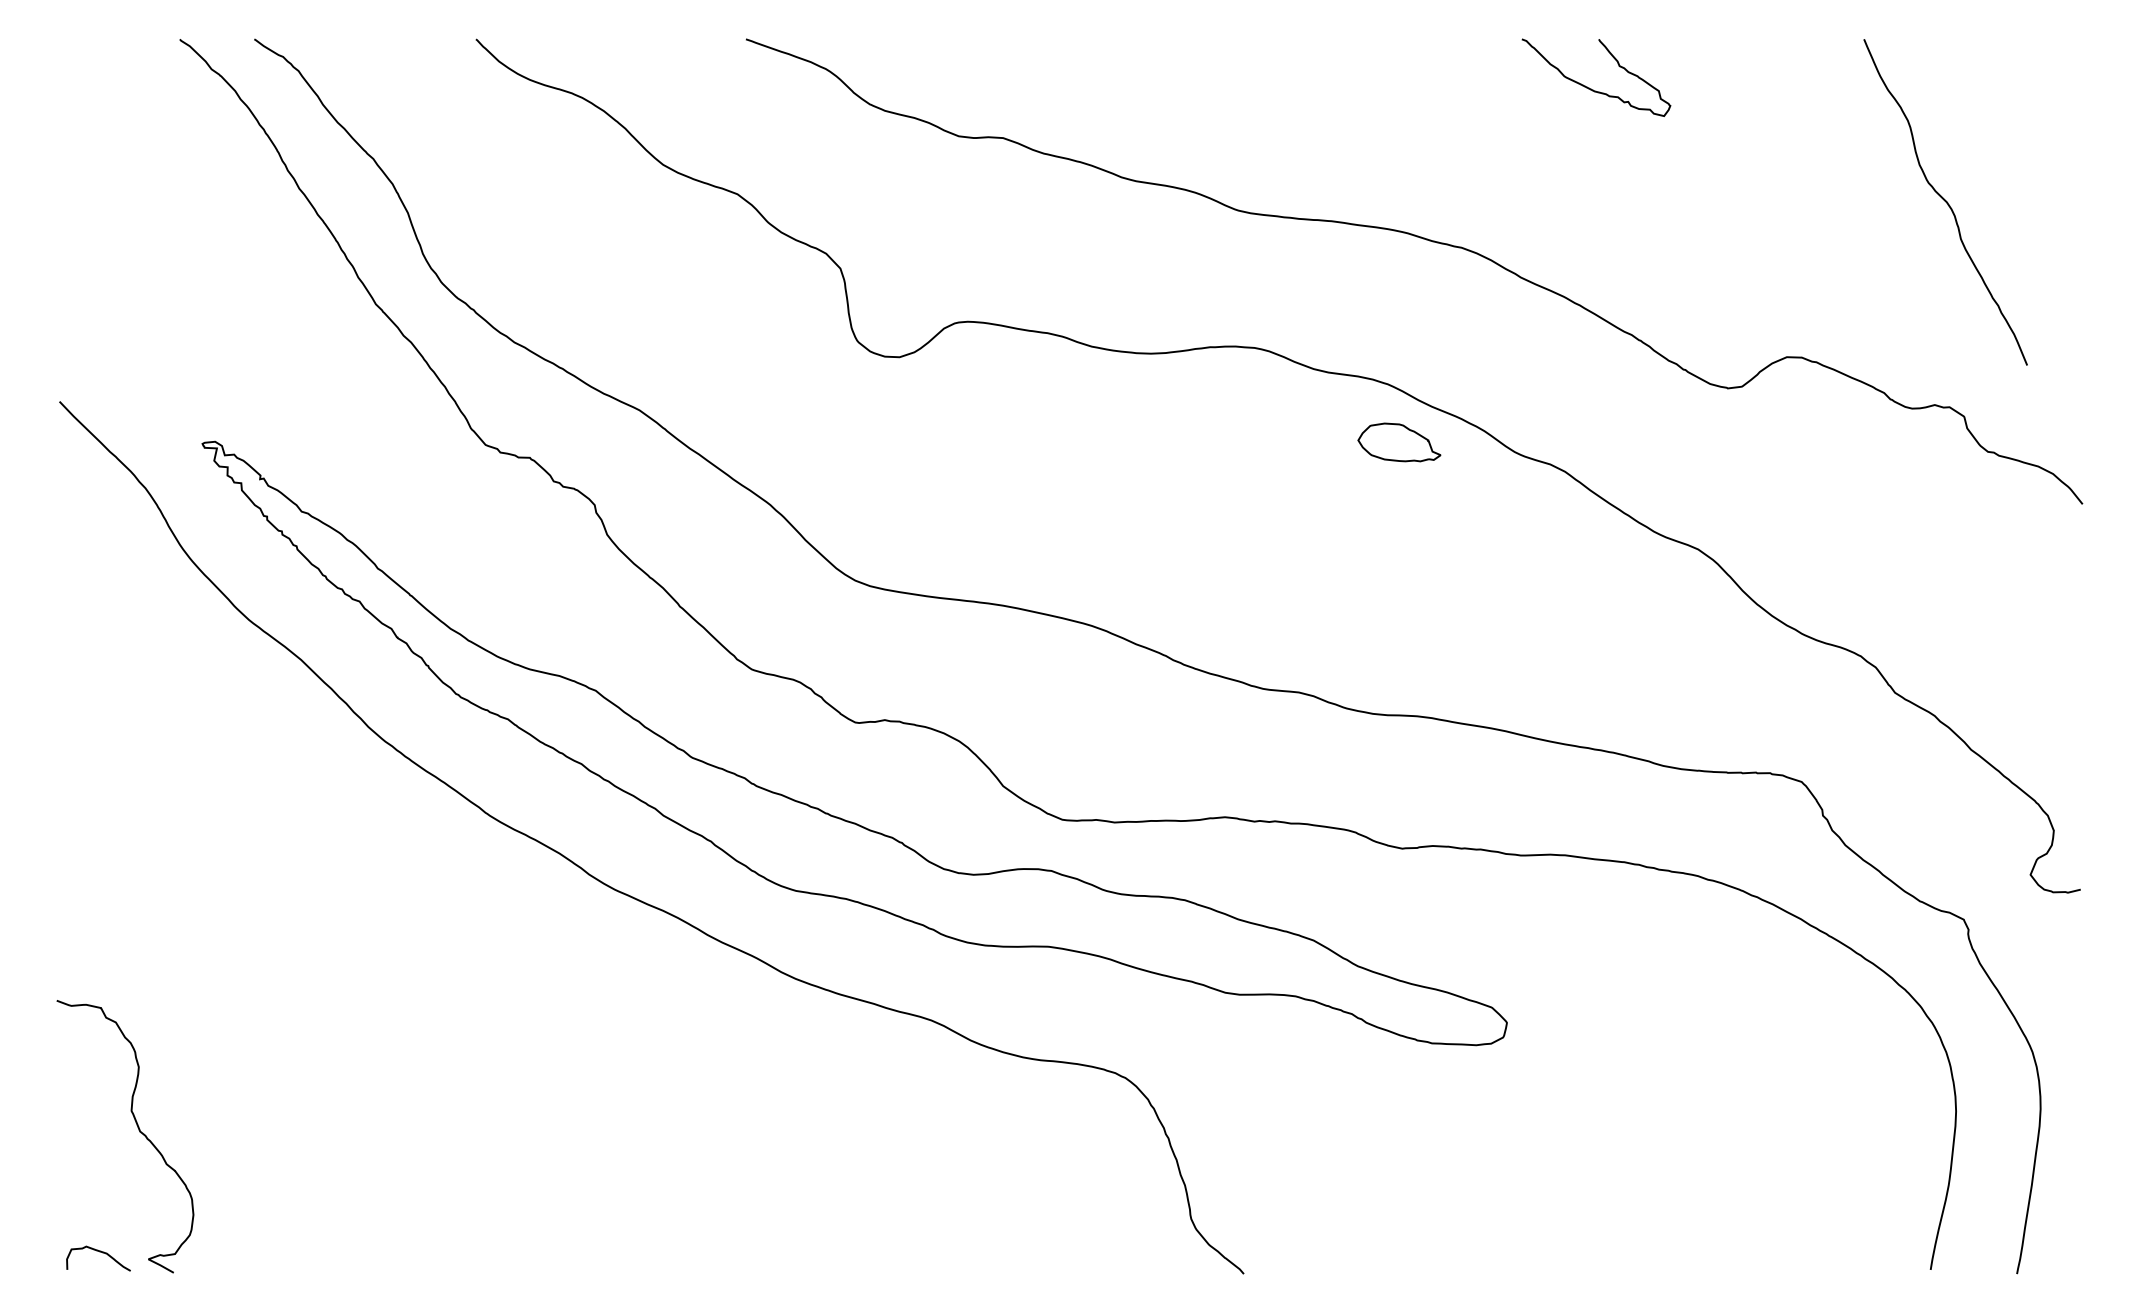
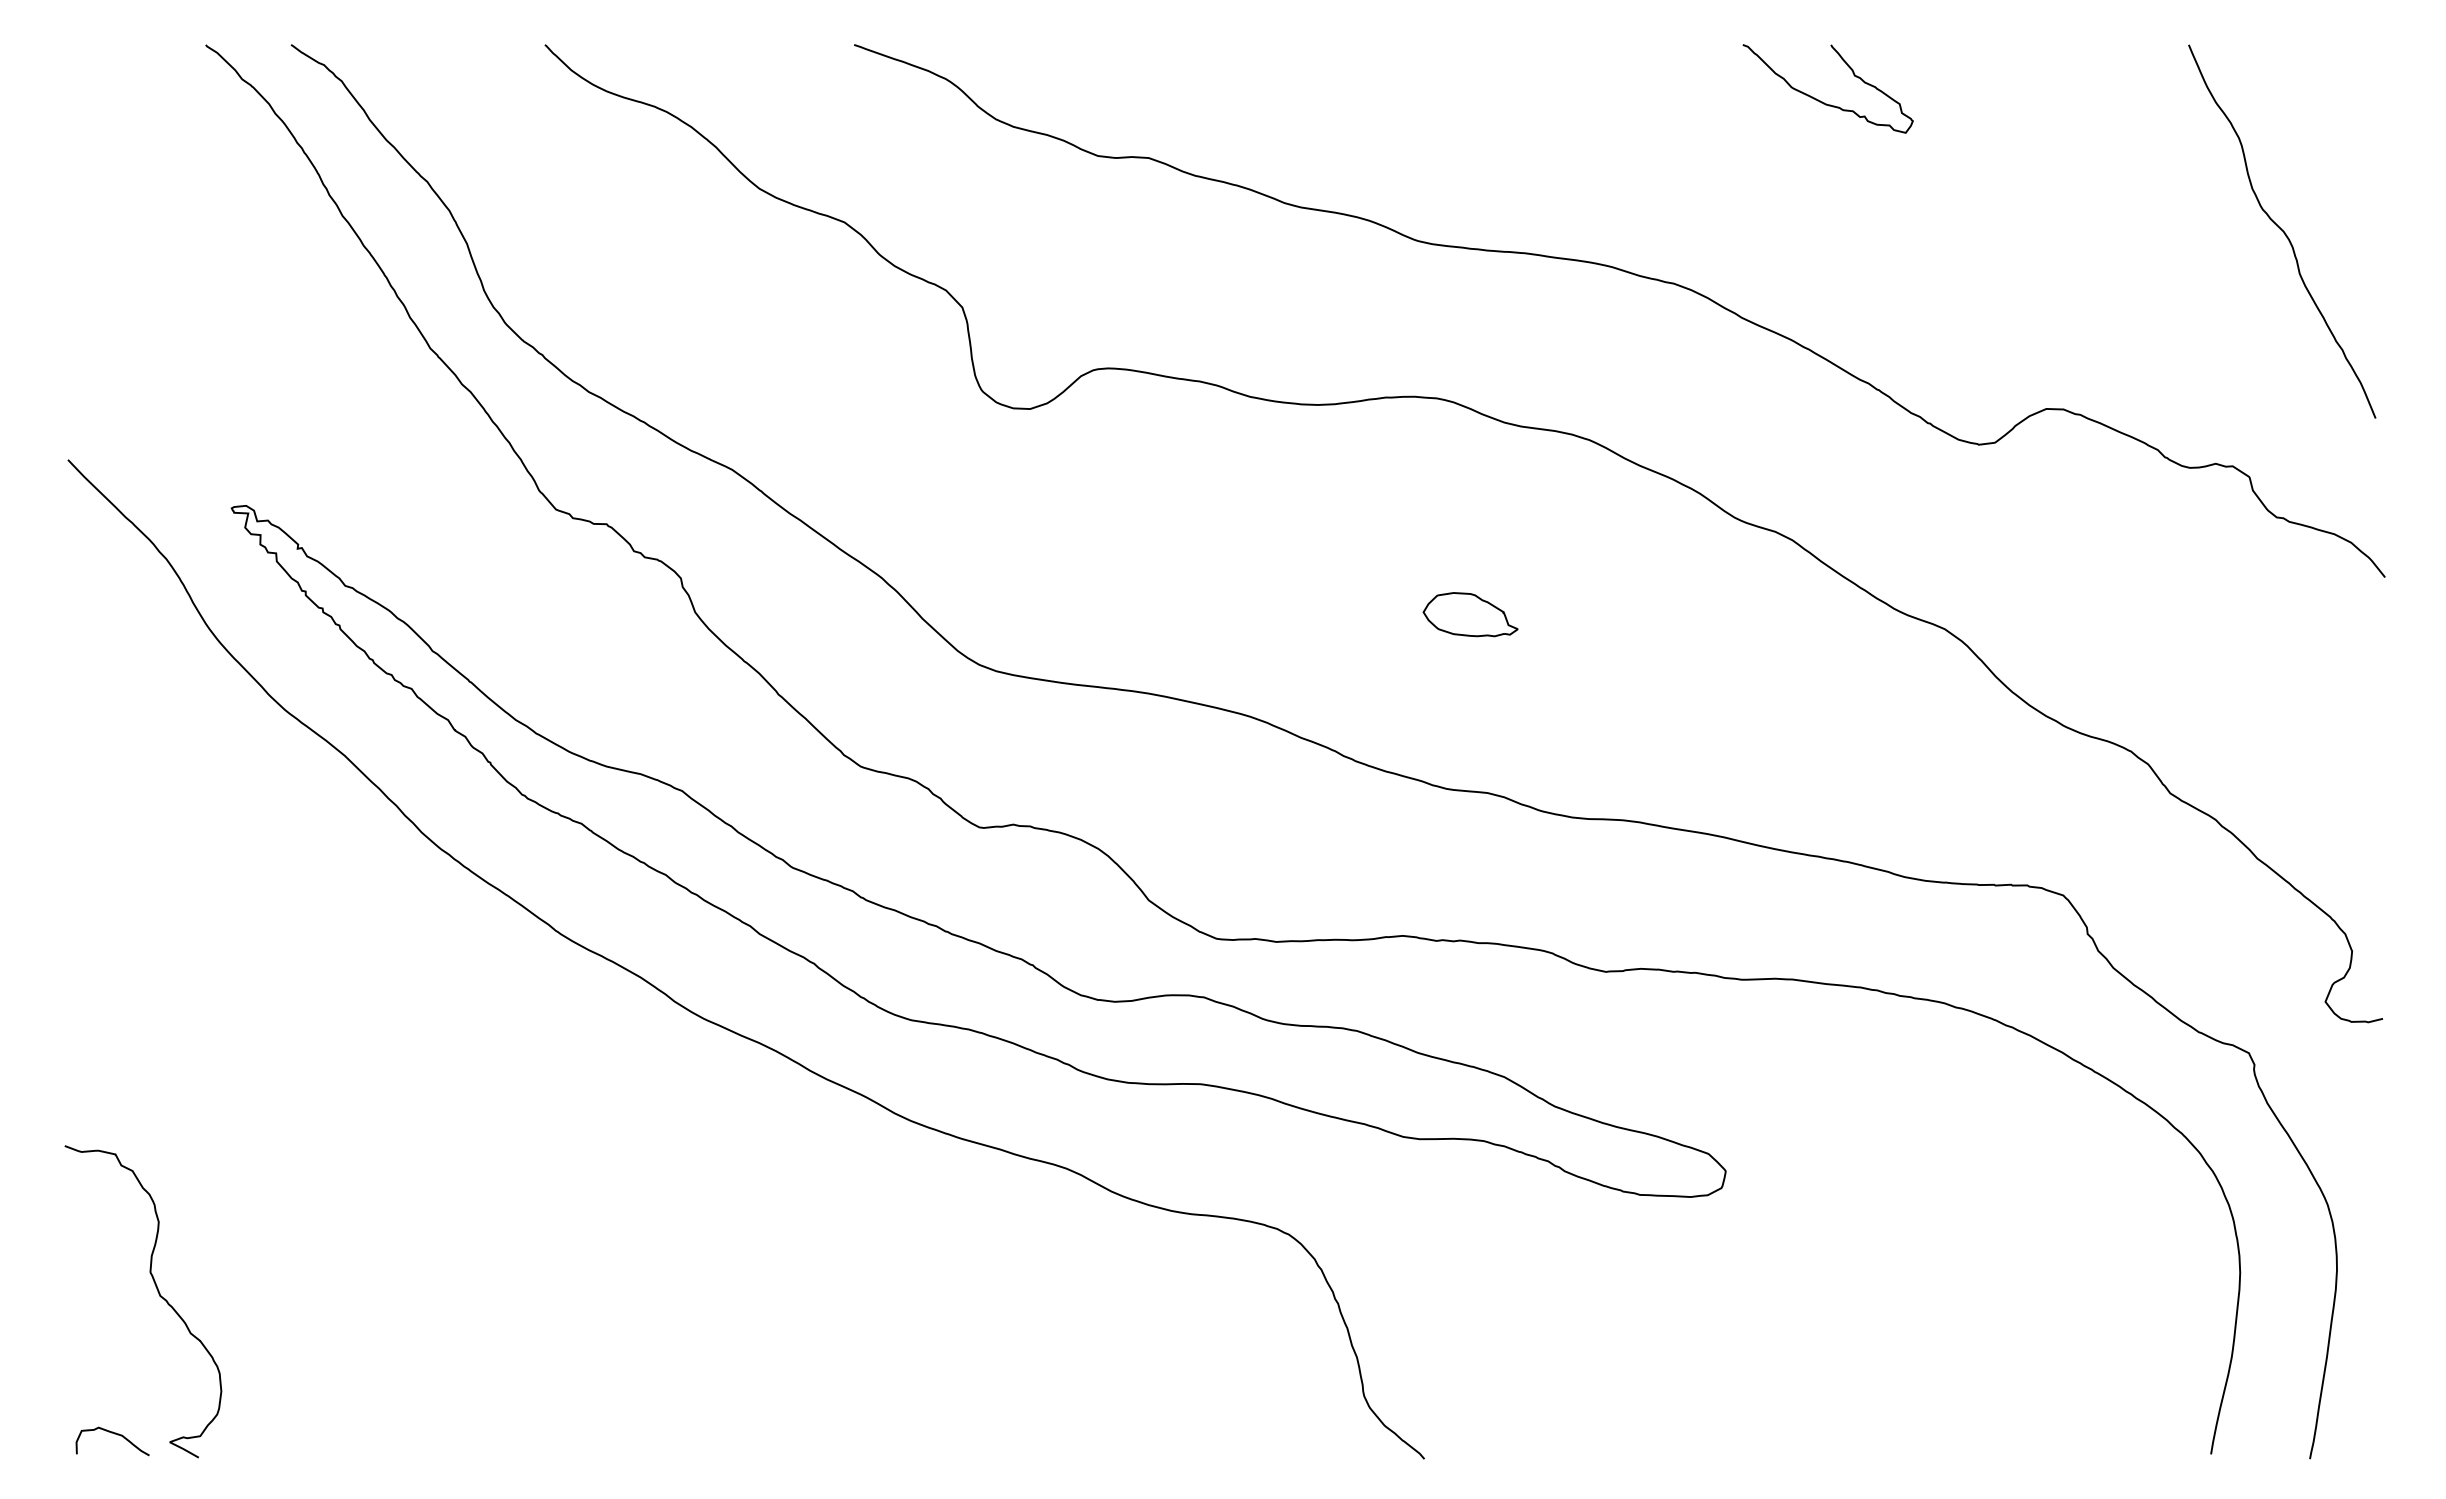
curve: (1945, 202) -> (2282, 231), moved
part: (1399, 442) -> (1470, 614), moved

